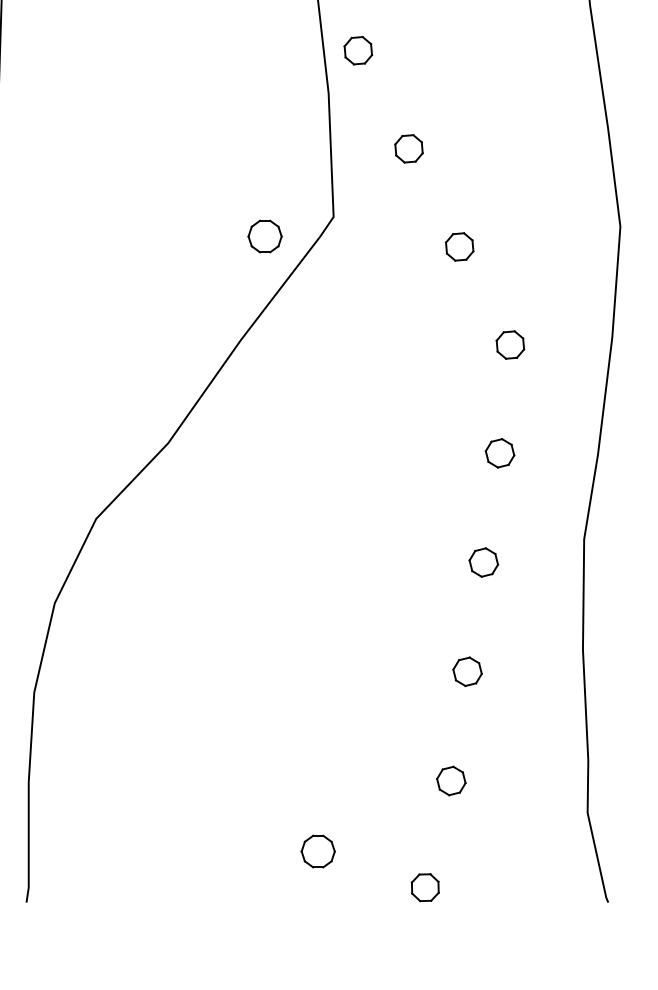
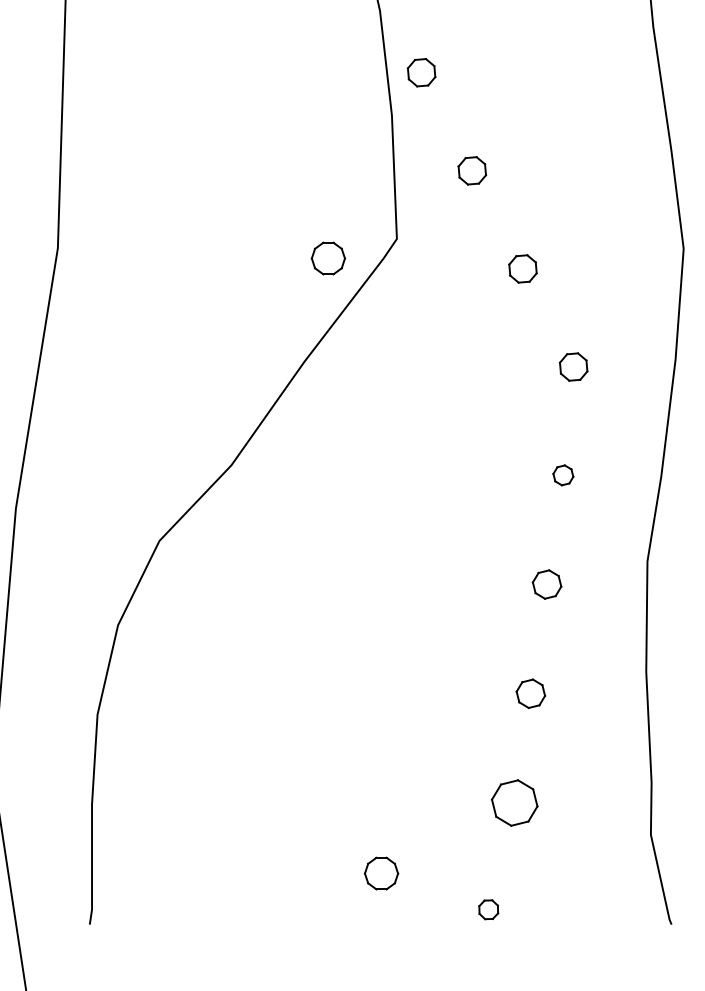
part: (500, 453) -> (563, 475), size x0.7
part: (451, 780) -> (514, 802), size x1.6
part: (425, 887) -> (488, 909), size x0.7

